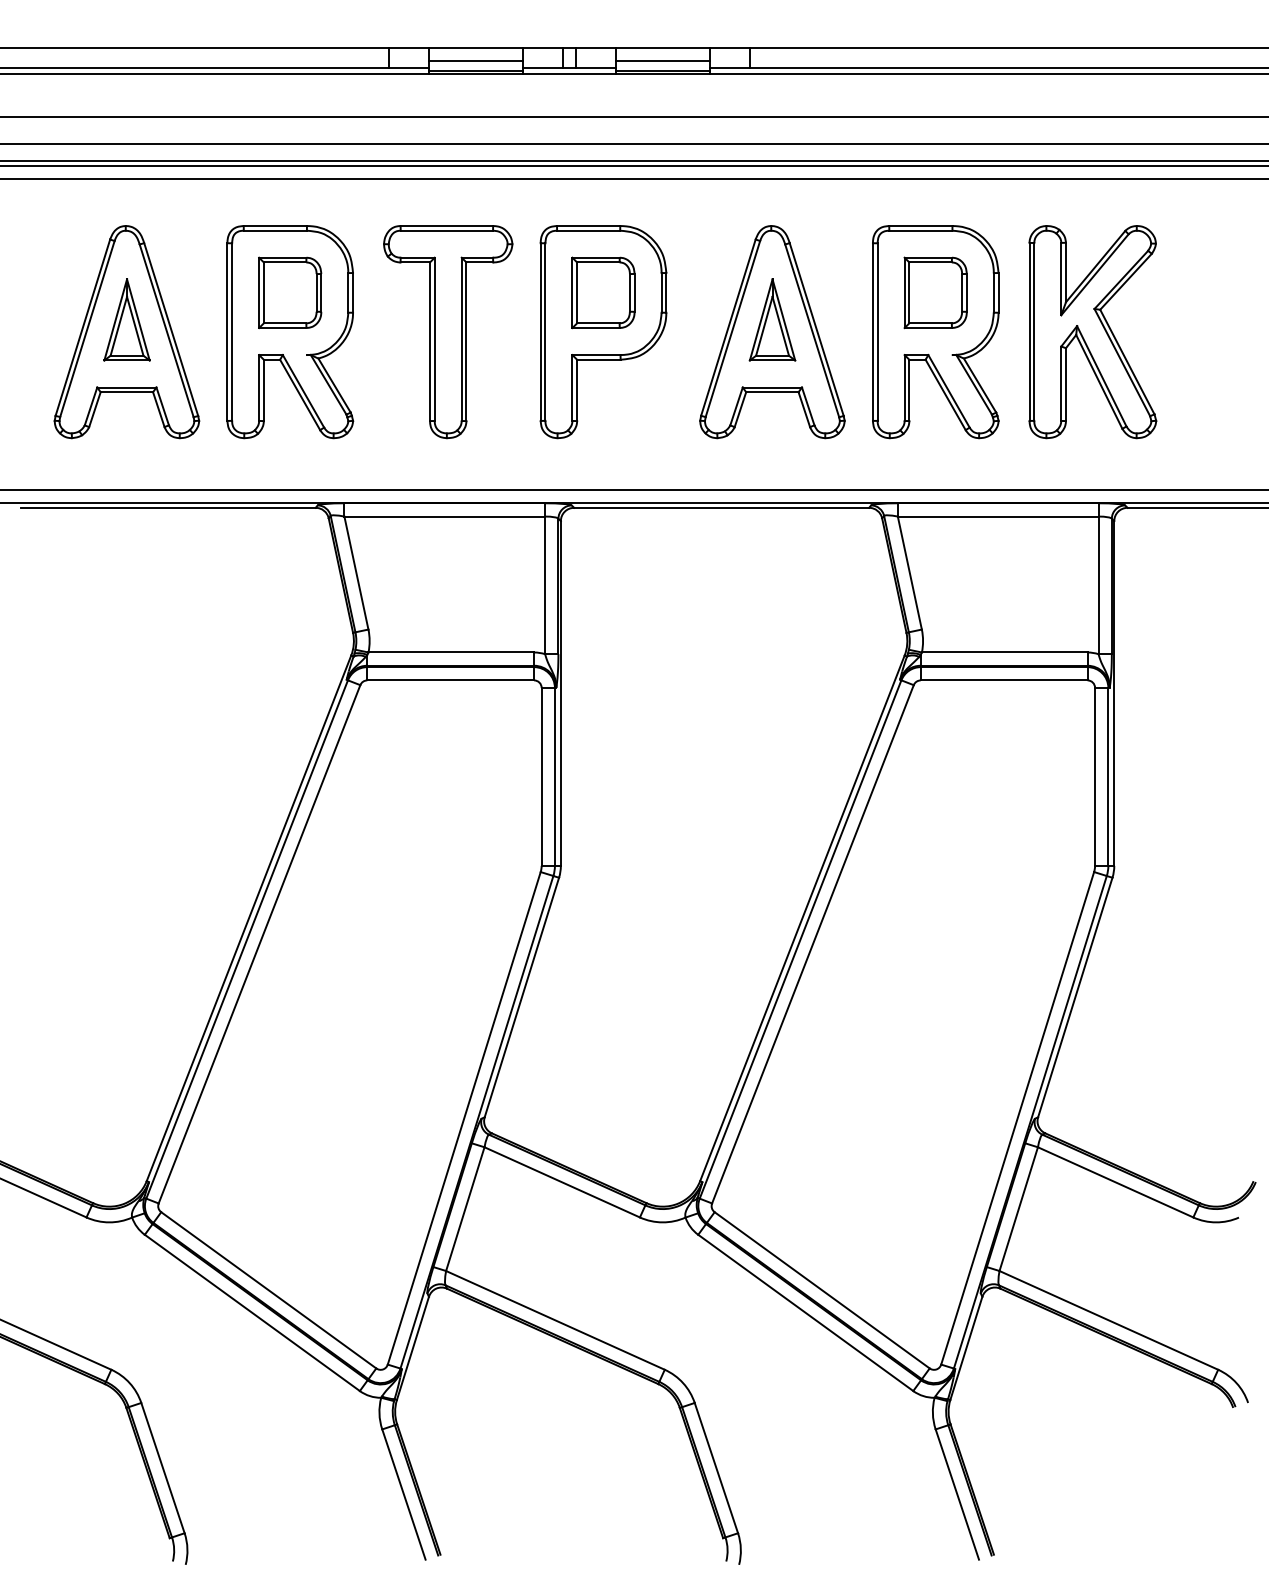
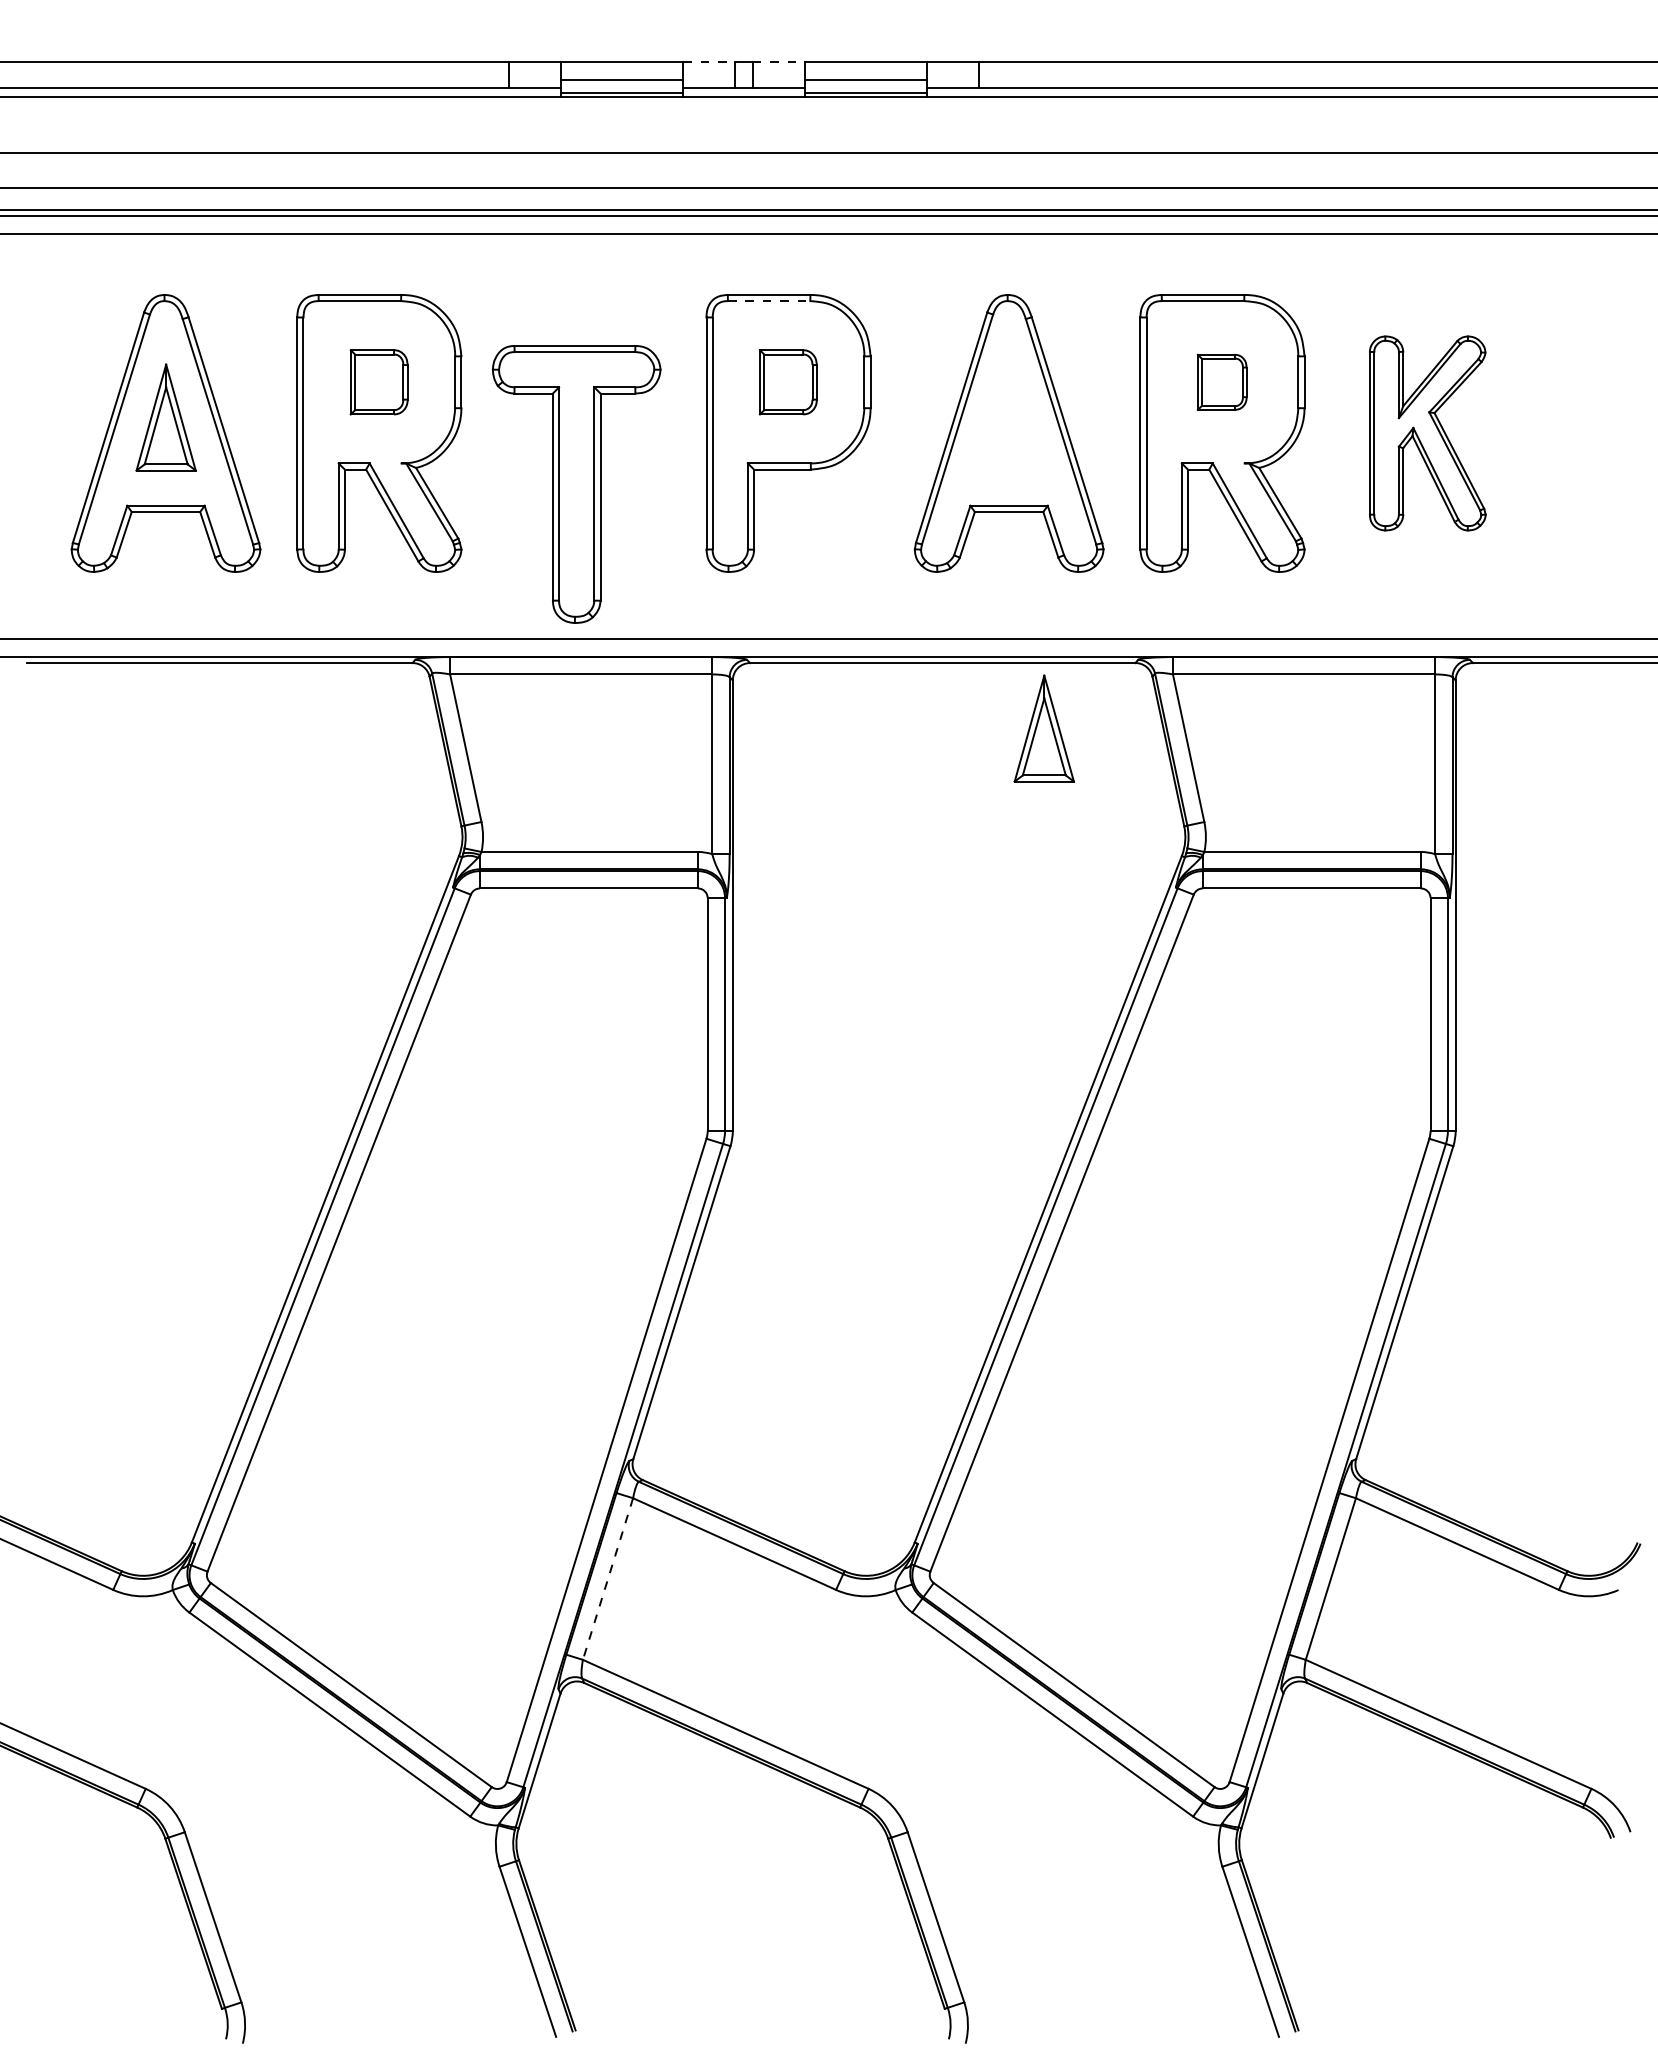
line: (543, 48) -> (709, 62), solid -> dashed
line: (596, 48) -> (779, 62), solid -> dashed
line: (588, 231) -> (769, 301), solid -> dashed
part: (289, 293) -> (378, 382), size x0.7
part: (602, 293) -> (787, 382), size x0.7
part: (934, 293) -> (1221, 382), size x0.6
part: (771, 319) -> (1043, 728), moved
part: (448, 332) -> (576, 484), moved
part: (1092, 332) -> (1427, 433), size x0.7
line: (465, 1209) -> (608, 1579), solid -> dashed

